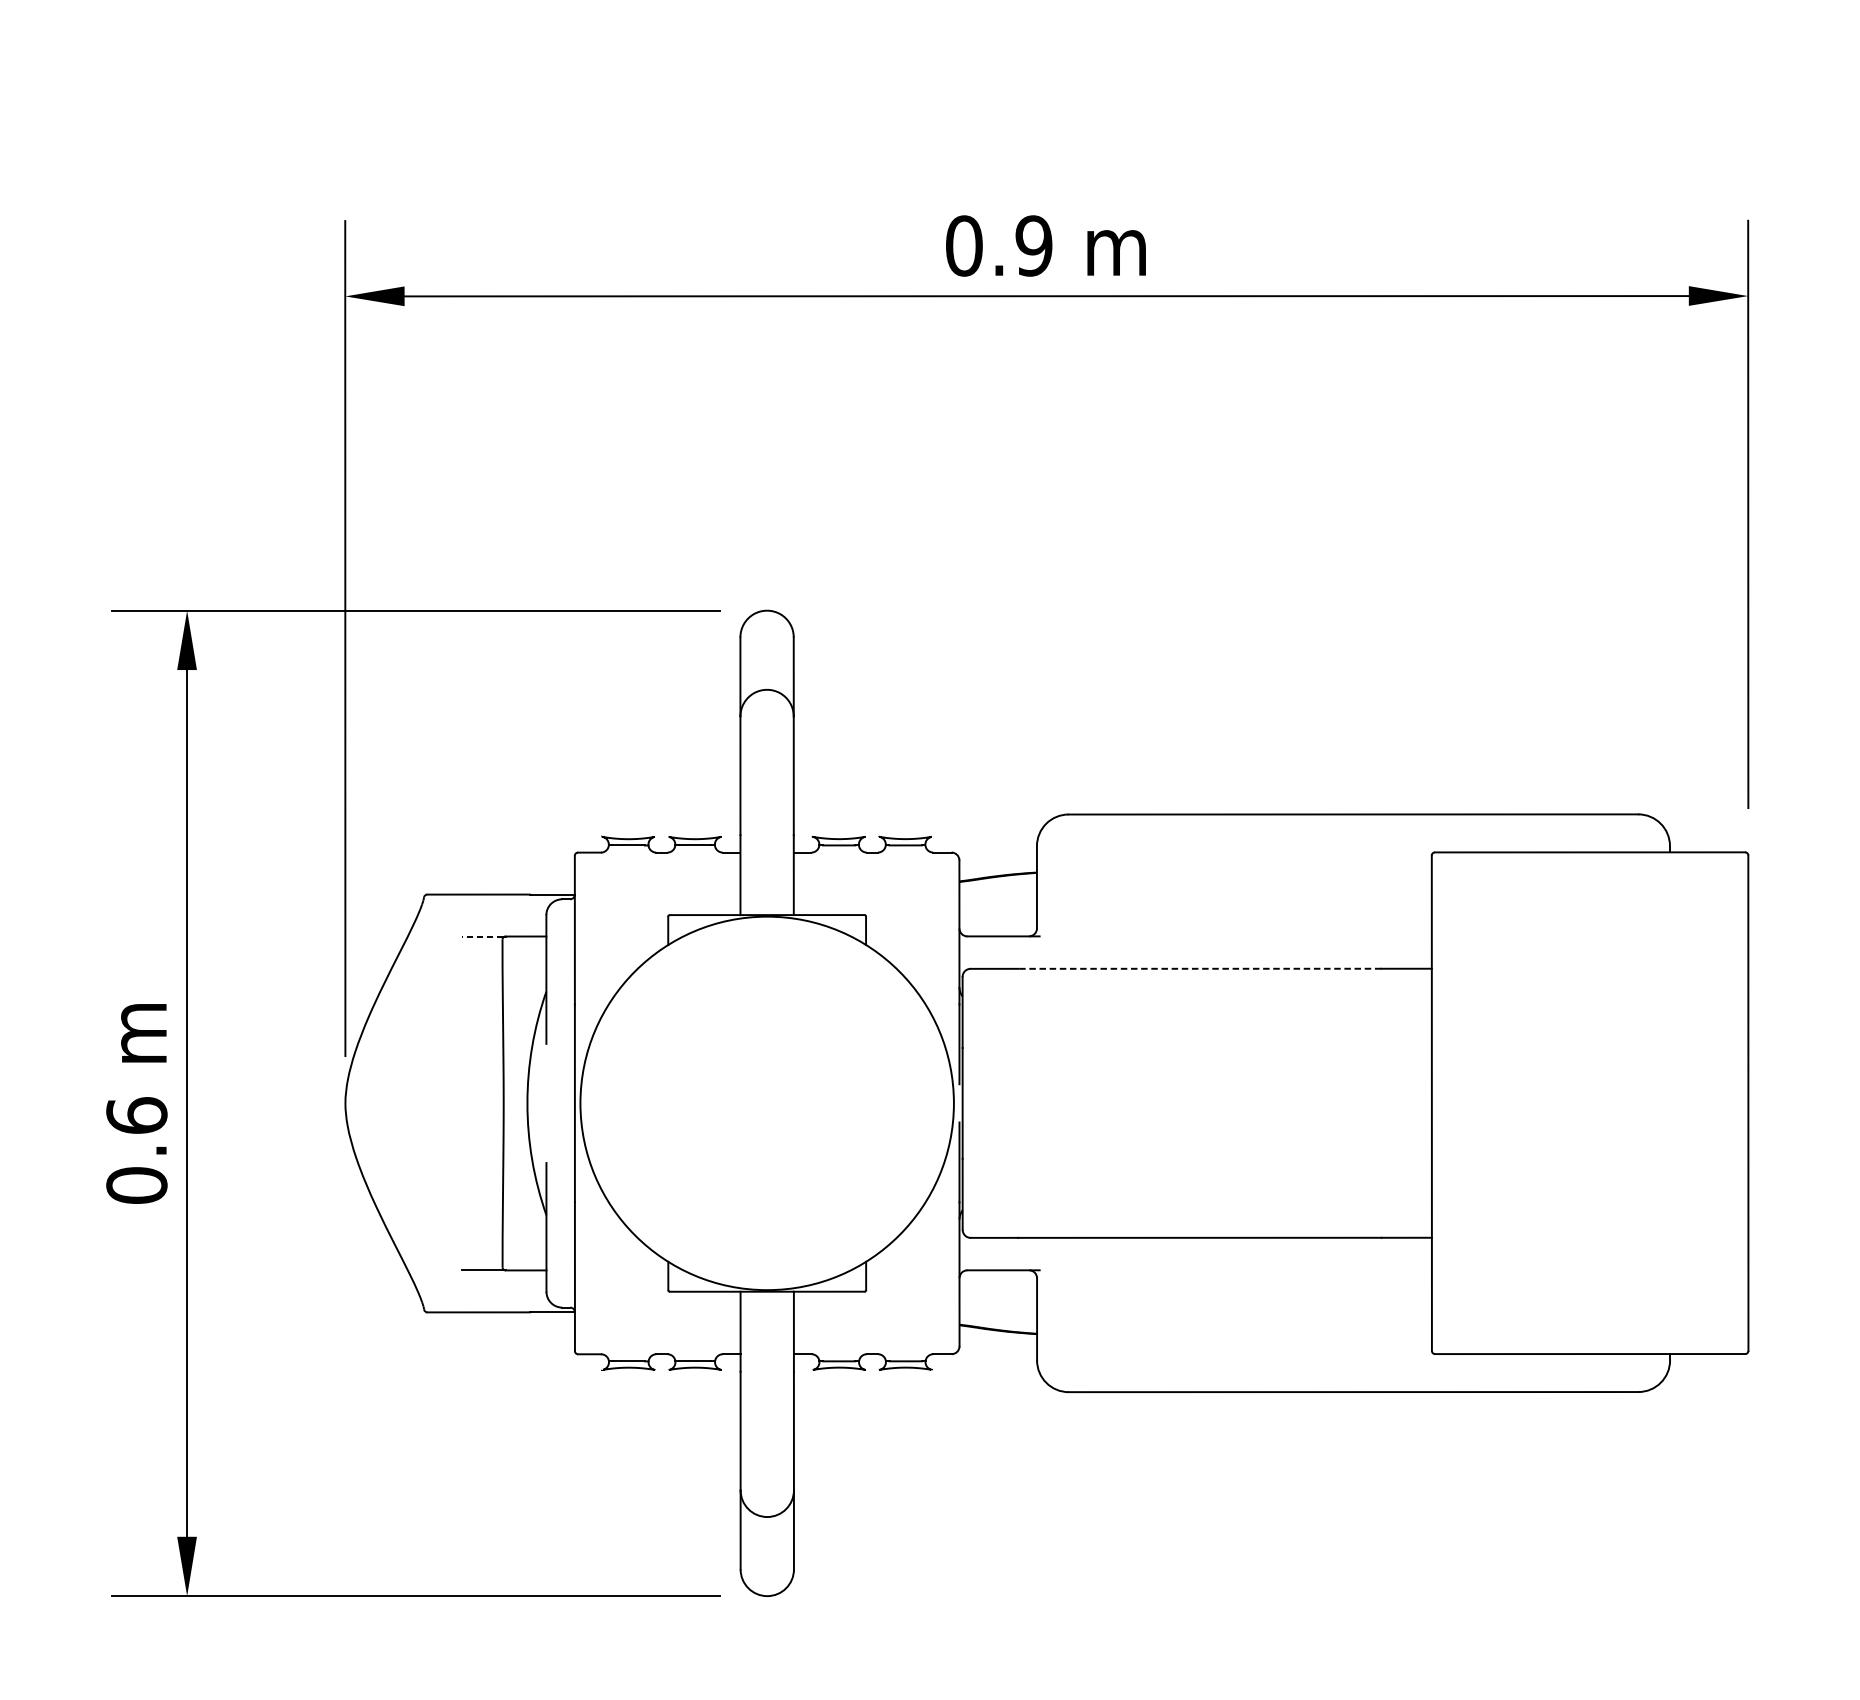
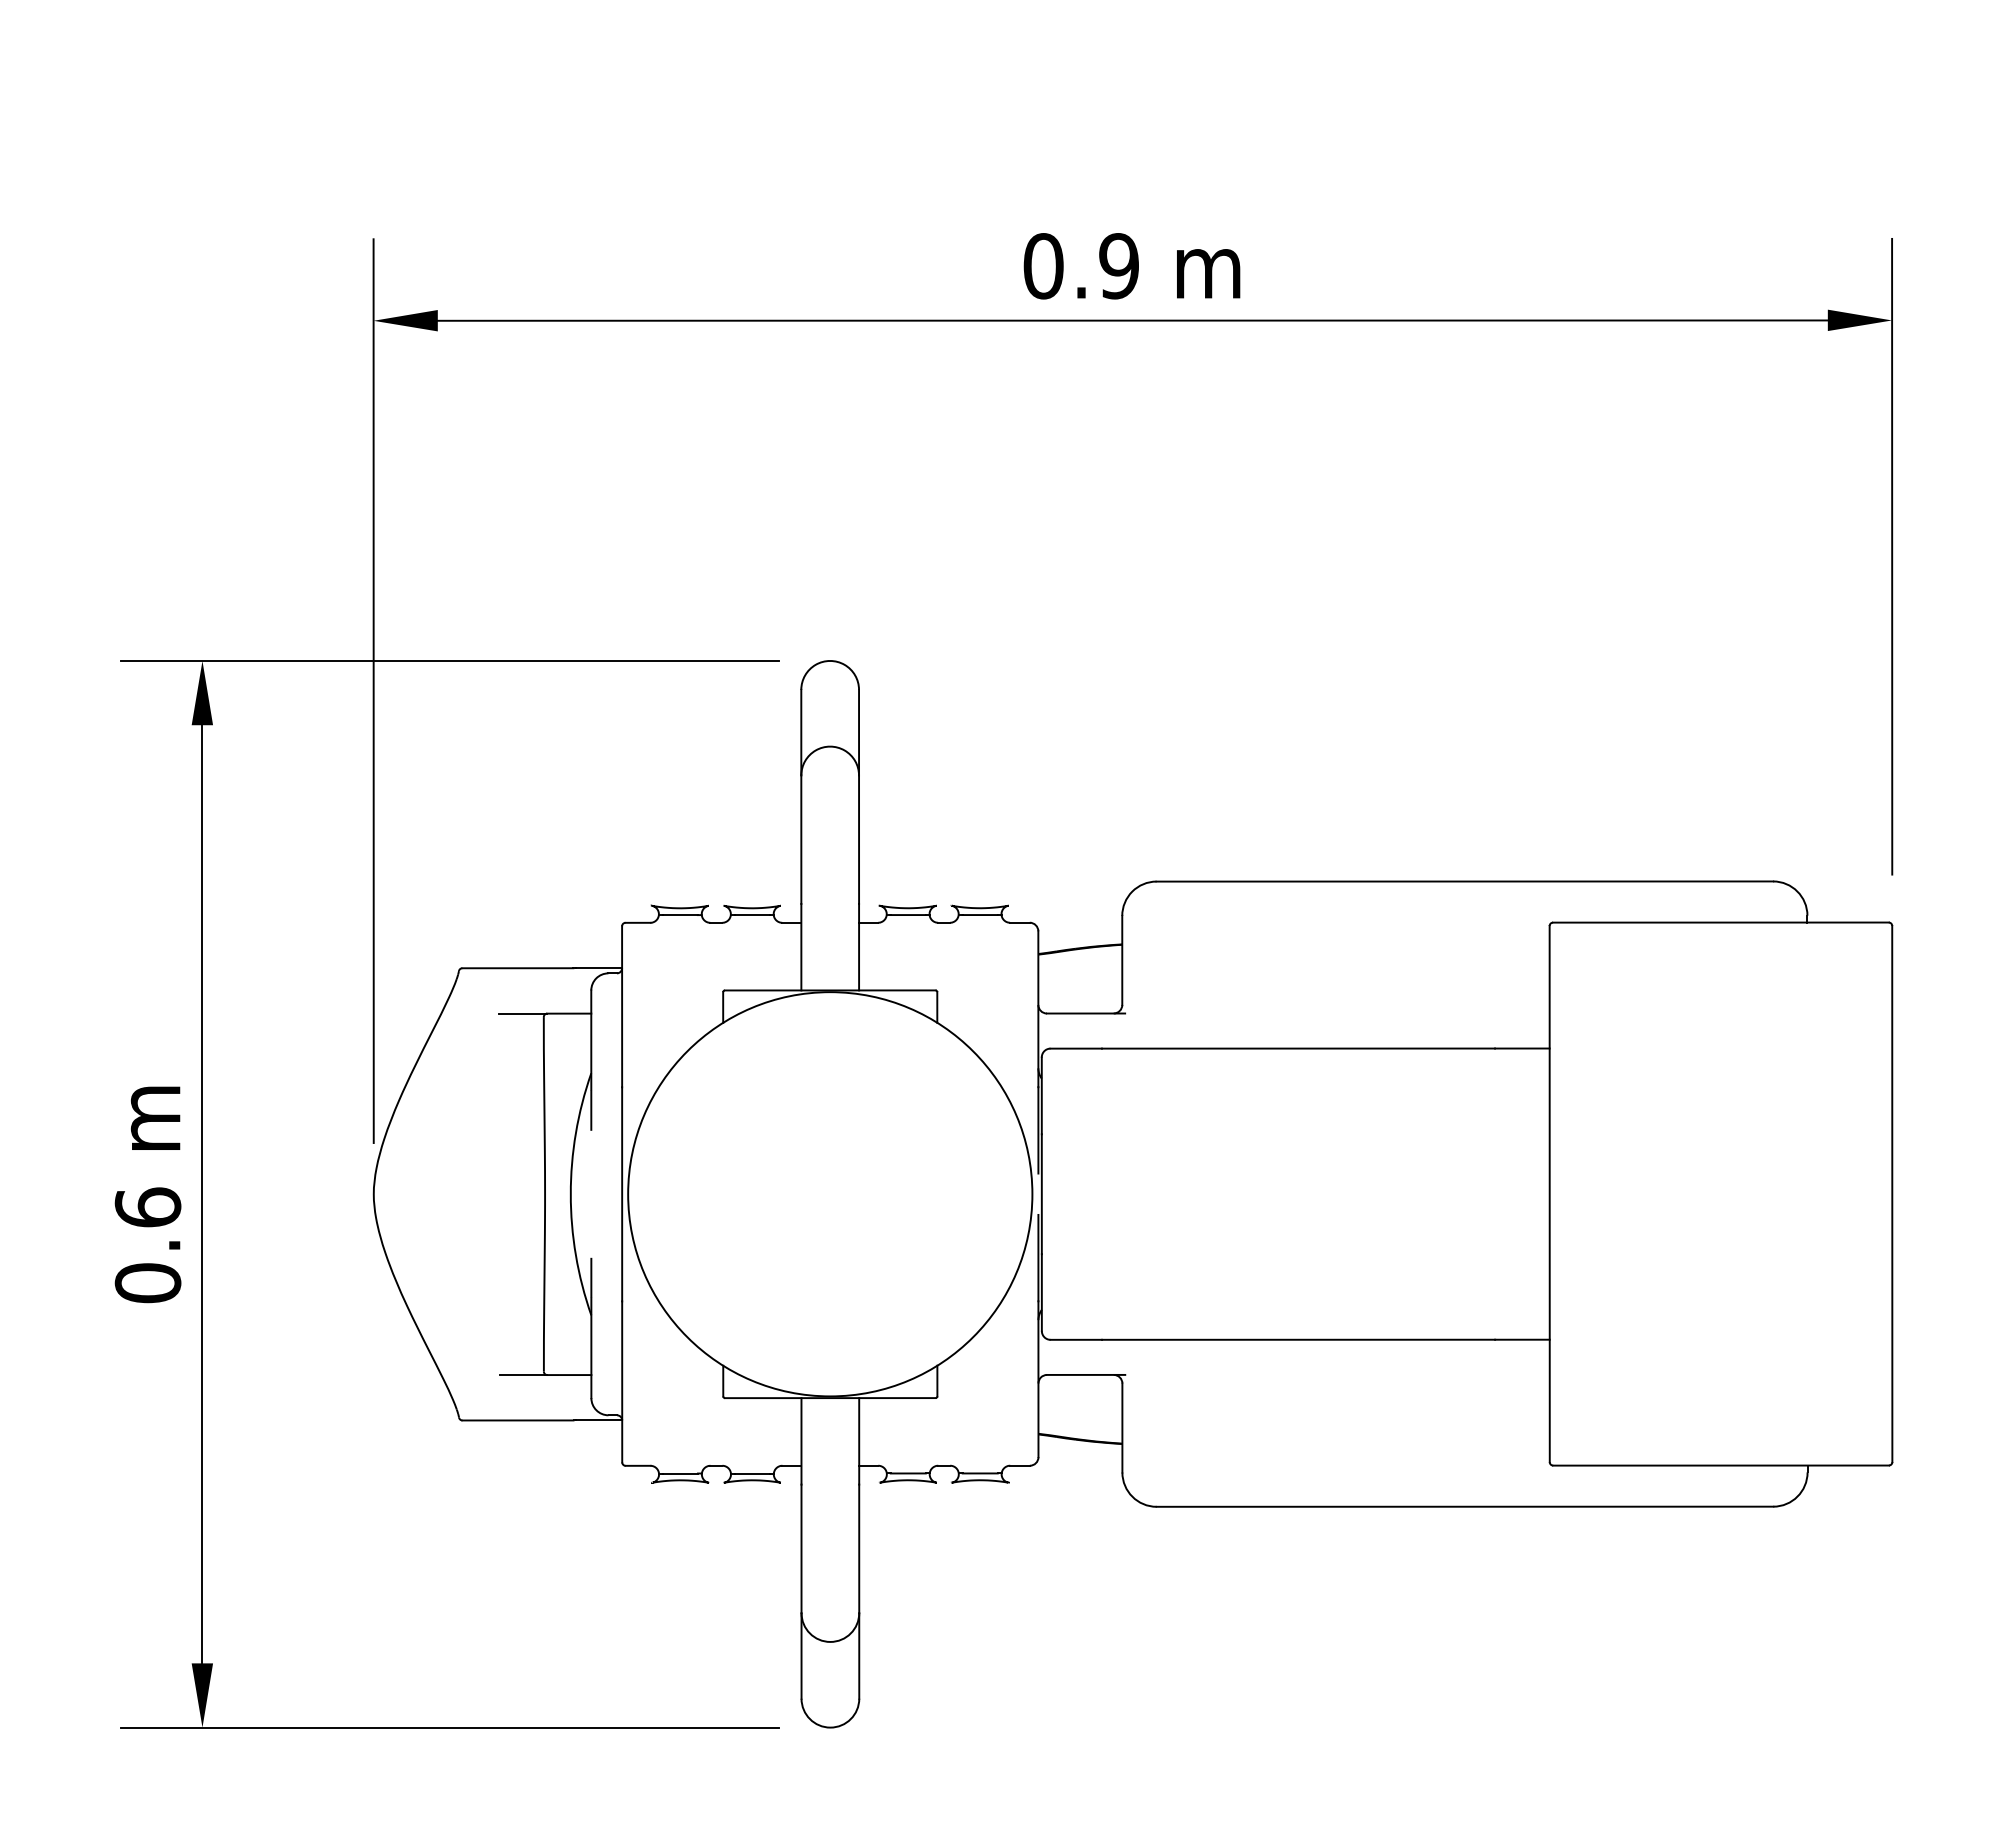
line: (482, 936) -> (522, 1013), dashed -> solid
line: (1199, 968) -> (1298, 1048), dashed -> solid

